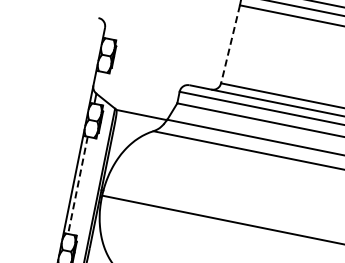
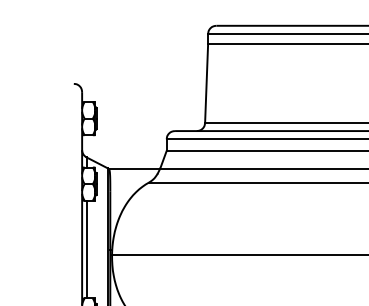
line: (230, 44) -> (206, 83), dashed -> solid
line: (77, 185) -> (86, 249), dashed -> solid

